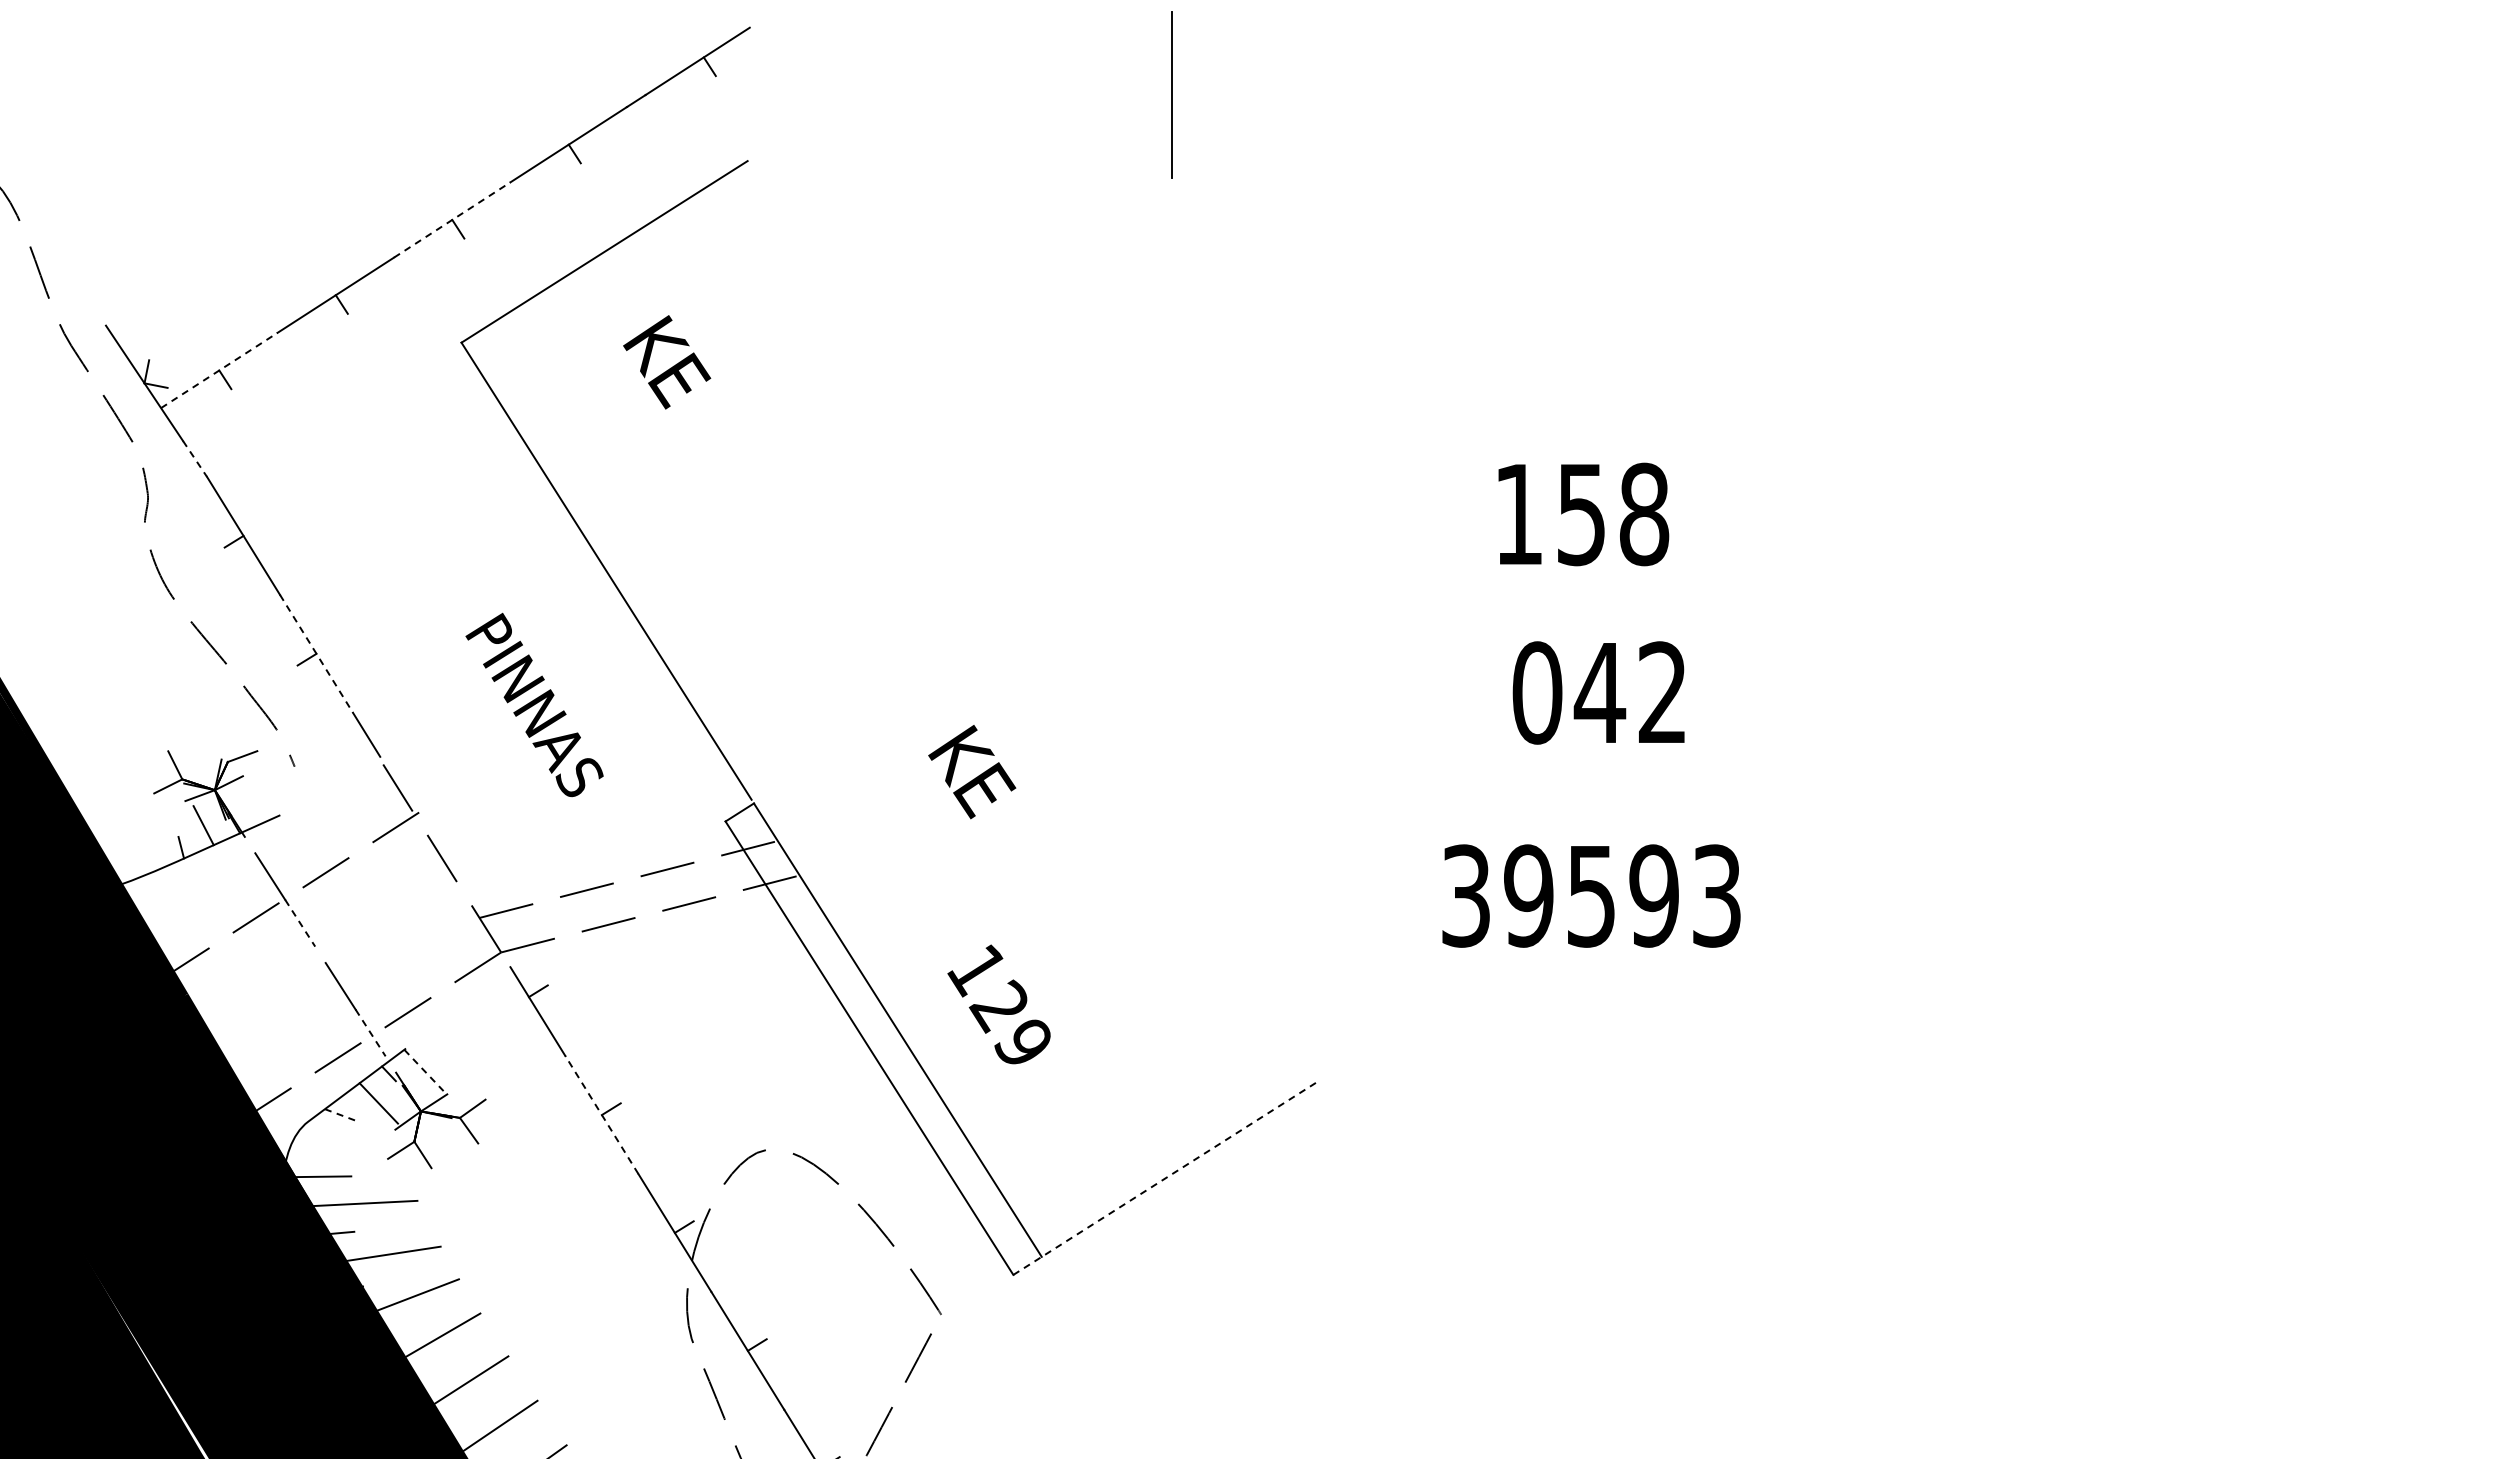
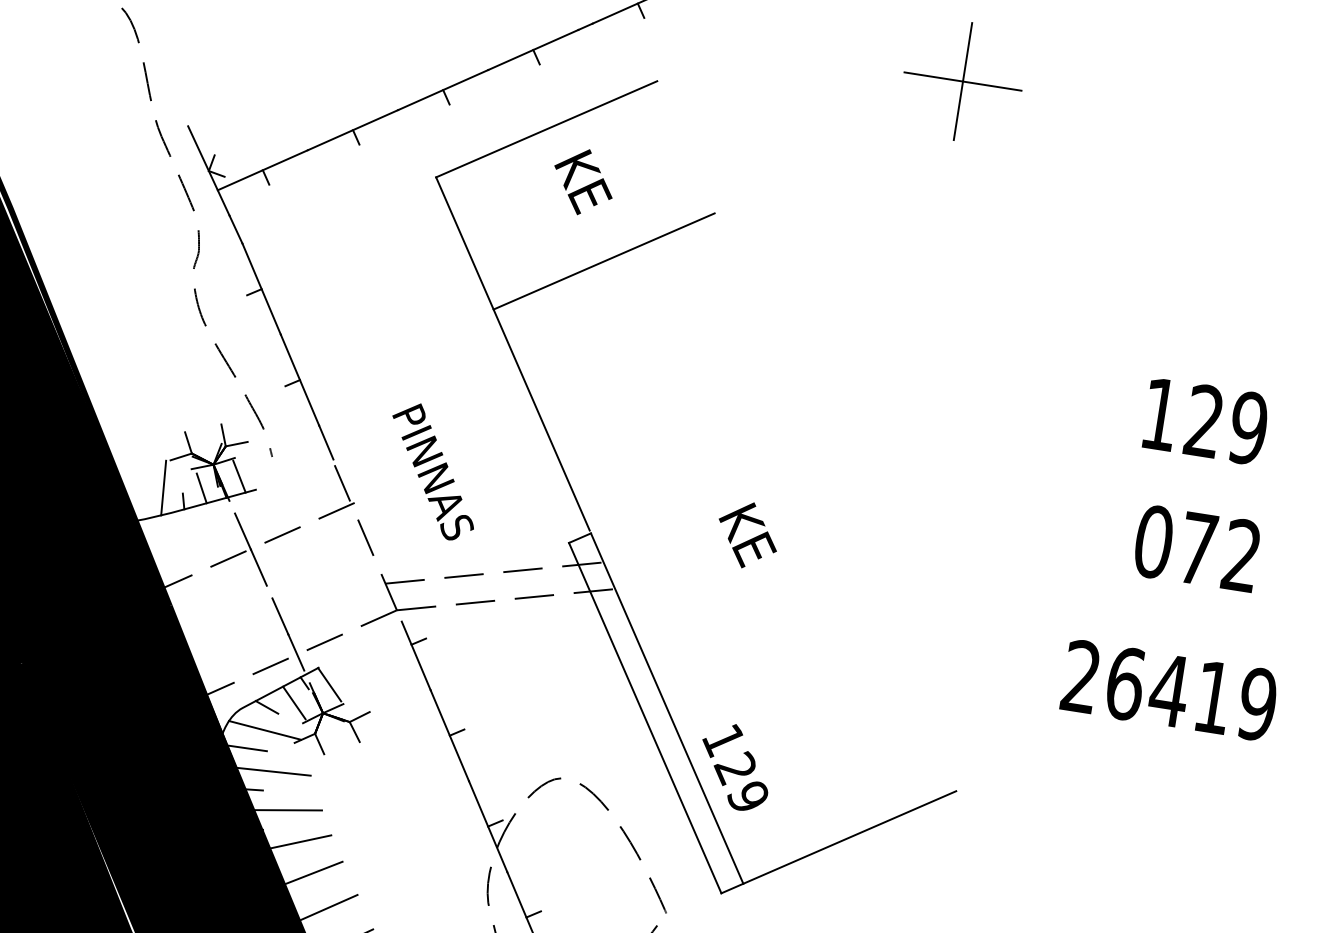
line: (1172, 95) -> (963, 81), added
line: (452, 219) -> (443, 89), dashed -> solid
text: (667, 362) -> (583, 182), moved
line: (219, 370) -> (262, 170), dashed -> solid
line: (713, 422) -> (604, 261), added
line: (195, 458) -> (236, 229), dashed -> solid
text: (1613, 514) -> (1226, 424), 158 -> 129
line: (316, 654) -> (299, 380), dashed -> solid
text: (1599, 692) -> (1197, 548), 042 -> 072
text: (534, 704) -> (433, 471), moved
line: (222, 747) -> (223, 435), added
line: (253, 800) -> (239, 476), added
line: (150, 833) -> (163, 488), added
text: (1591, 895) -> (1169, 690), 39593 -> 26419
line: (300, 923) -> (259, 567), dashed -> solid
text: (998, 1004) -> (734, 766), moved
line: (370, 1033) -> (296, 652), dashed -> solid
line: (424, 1070) -> (330, 684), dashed -> solid
line: (601, 1114) -> (449, 735), dashed -> solid
line: (342, 1115) -> (267, 707), dashed -> solid
line: (344, 1147) -> (265, 730), added
line: (1165, 1178) -> (838, 842), dashed -> solid

